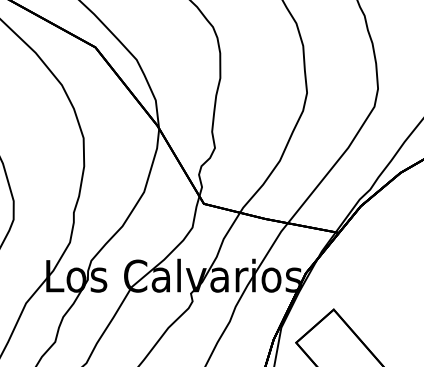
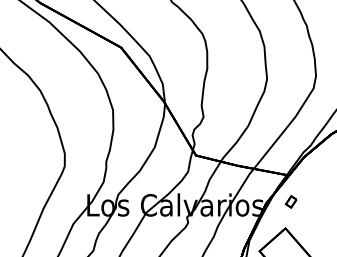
part: (341, 270) -> (290, 201), added

